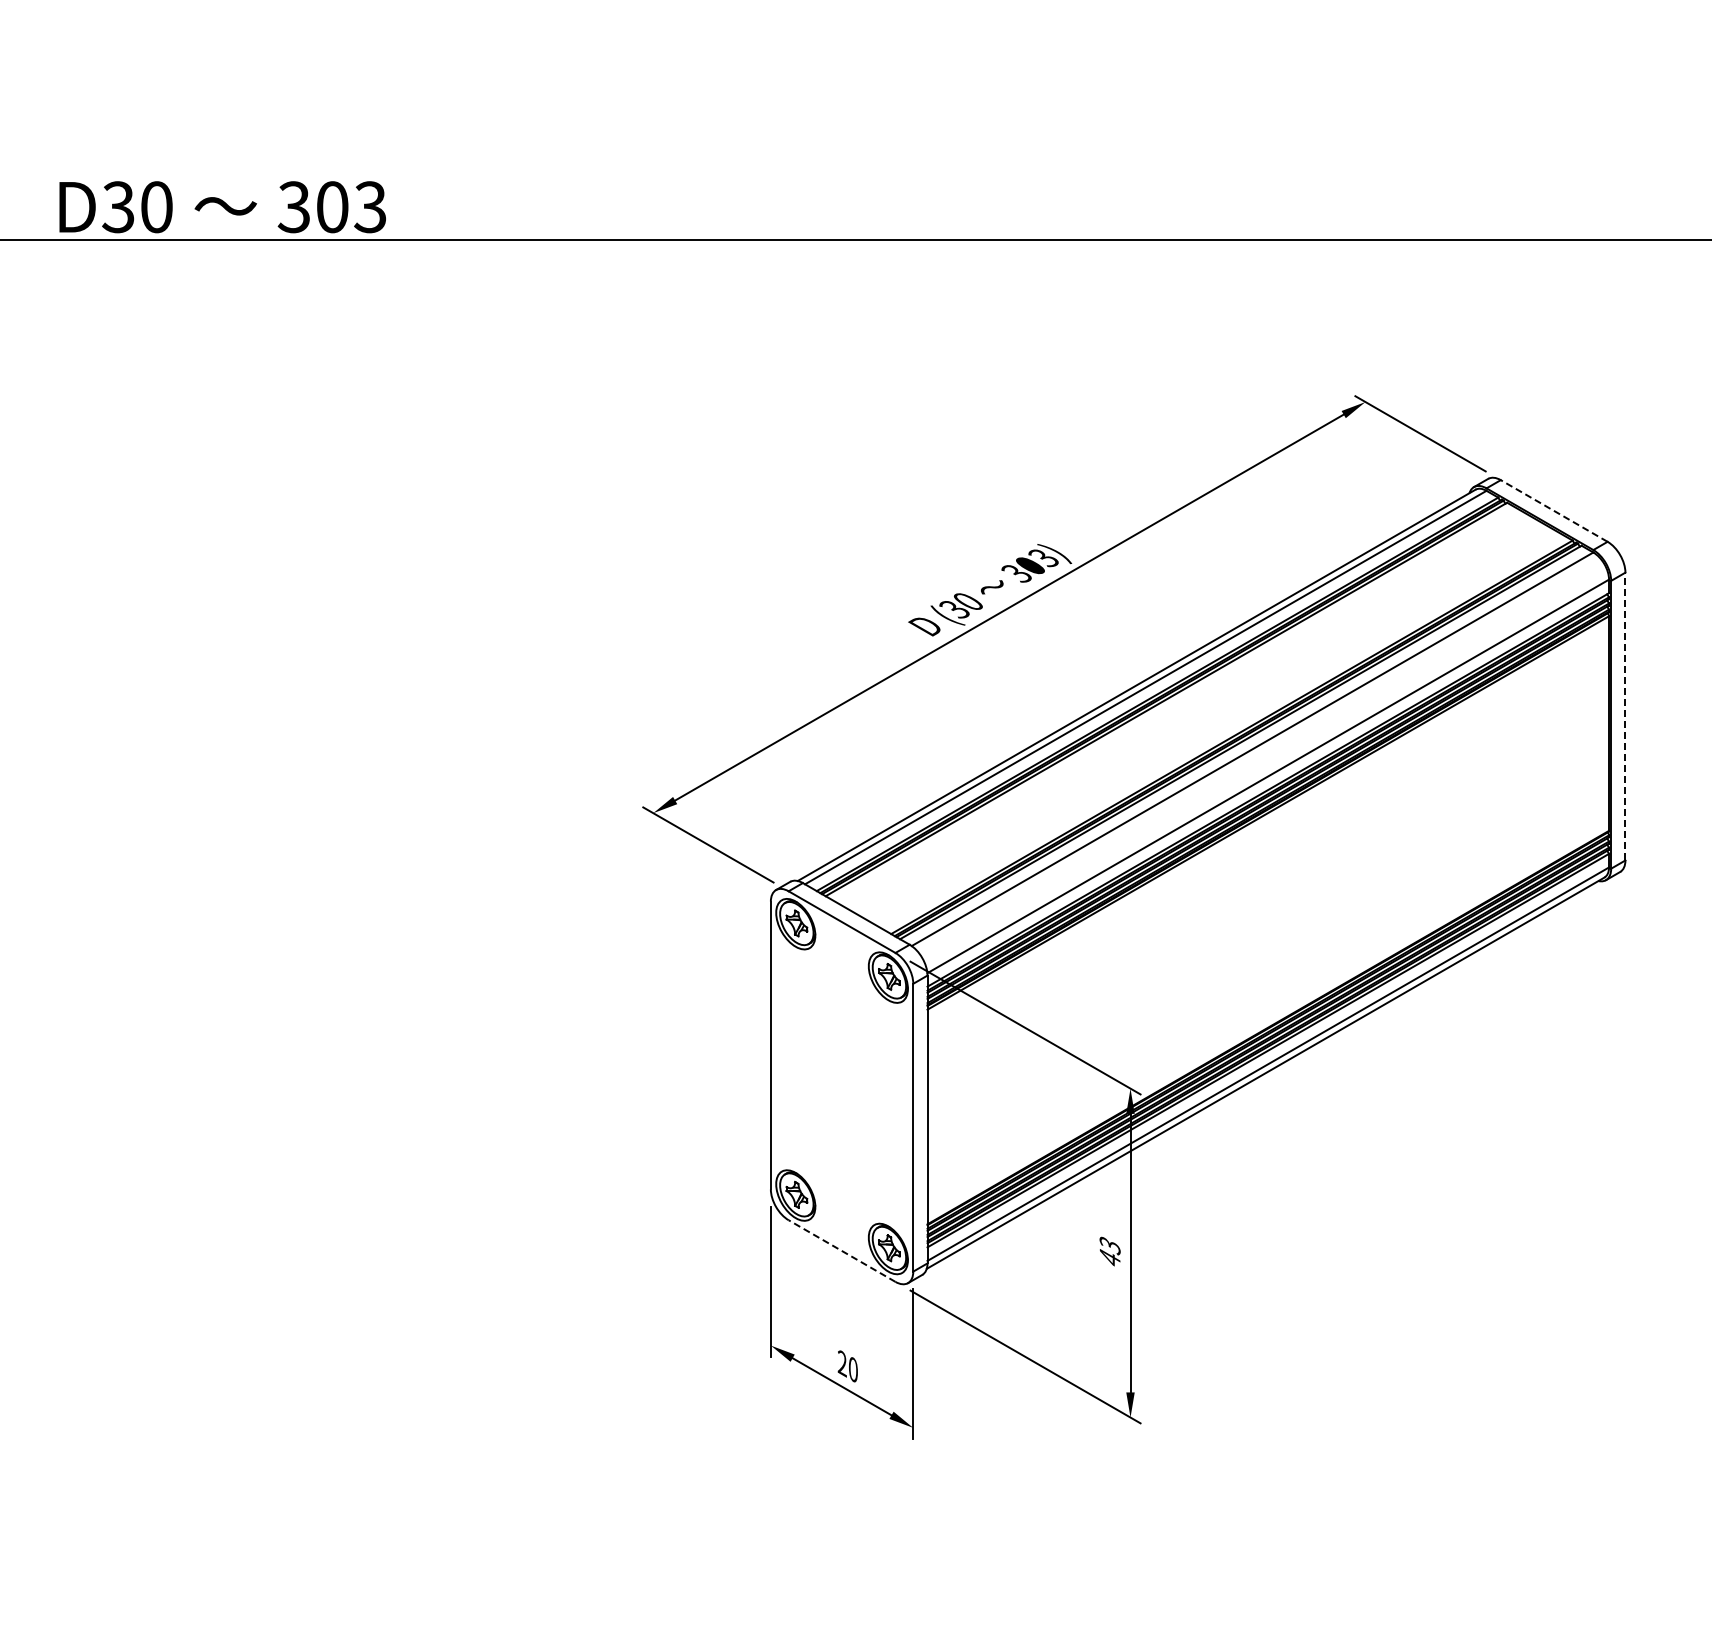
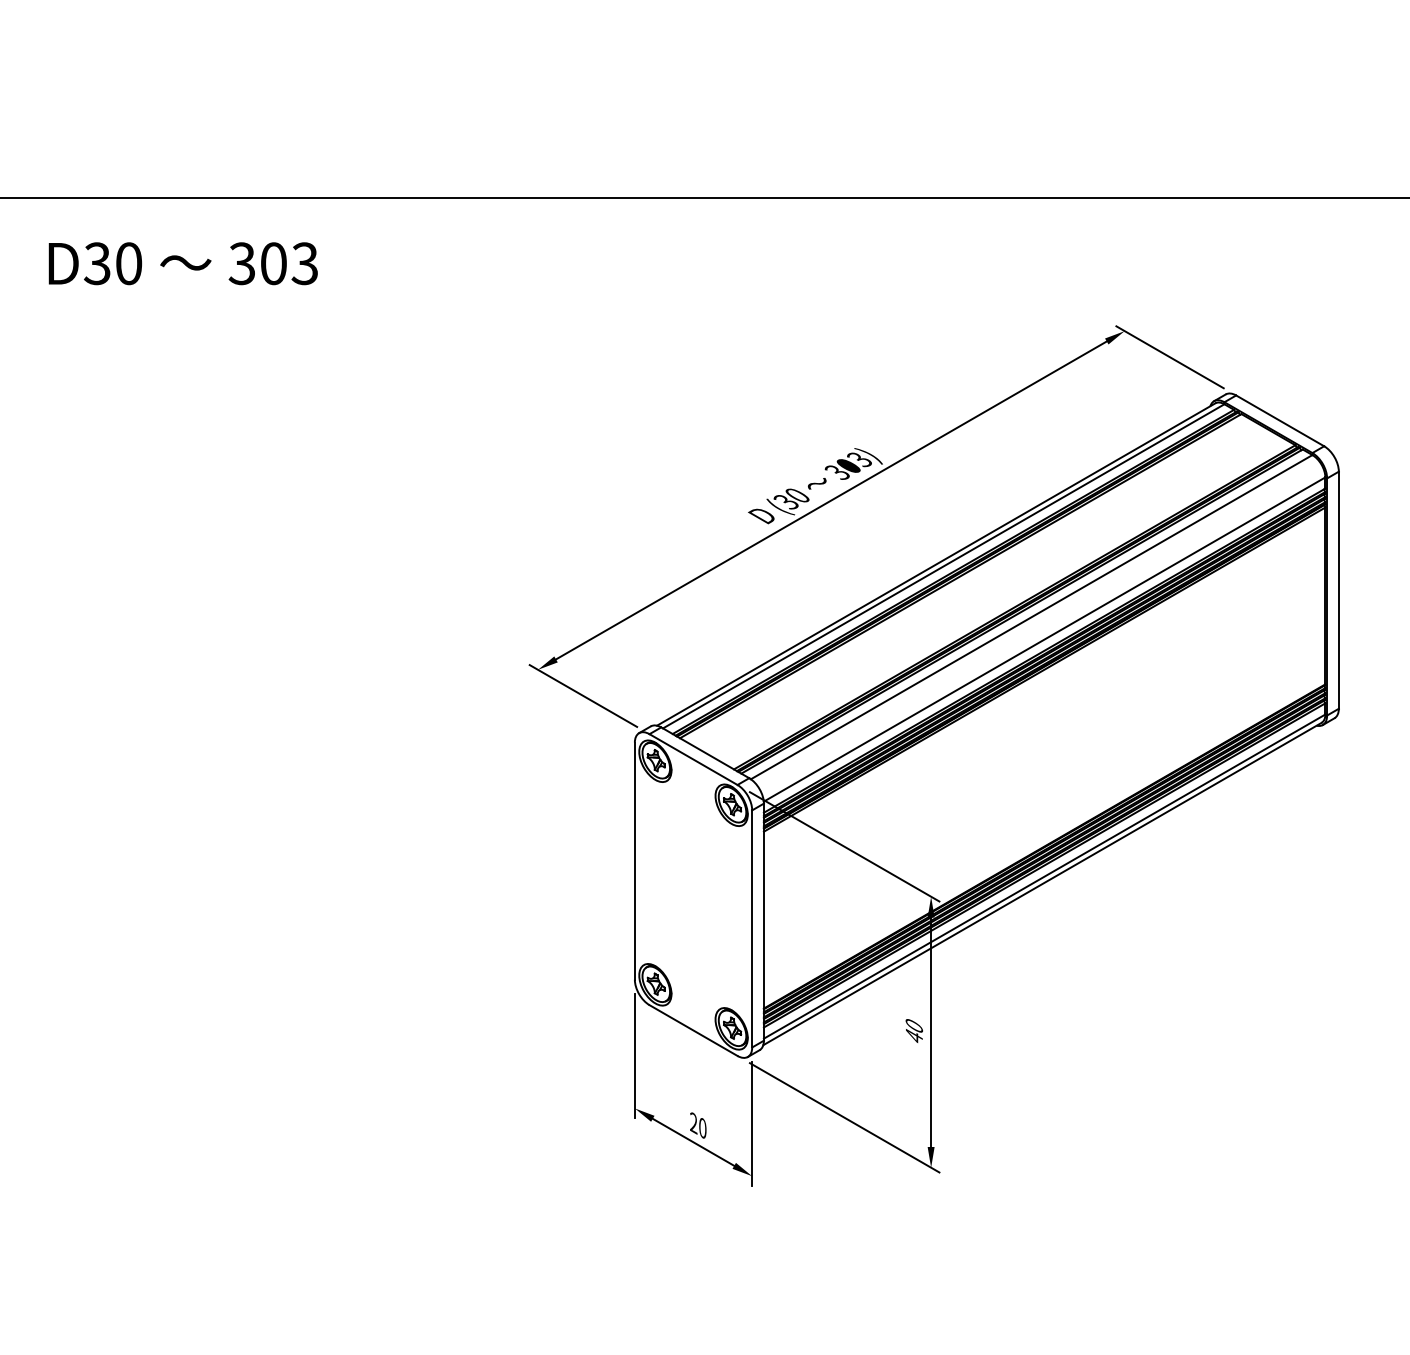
text: (222, 207) -> (183, 263), moved
line: (1554, 510) -> (1280, 420), dashed -> solid
line: (1625, 716) -> (1338, 590), dashed -> solid
text: (1109, 1245) -> (913, 1025), 43 -> 40
line: (842, 1251) -> (693, 1030), dashed -> solid

